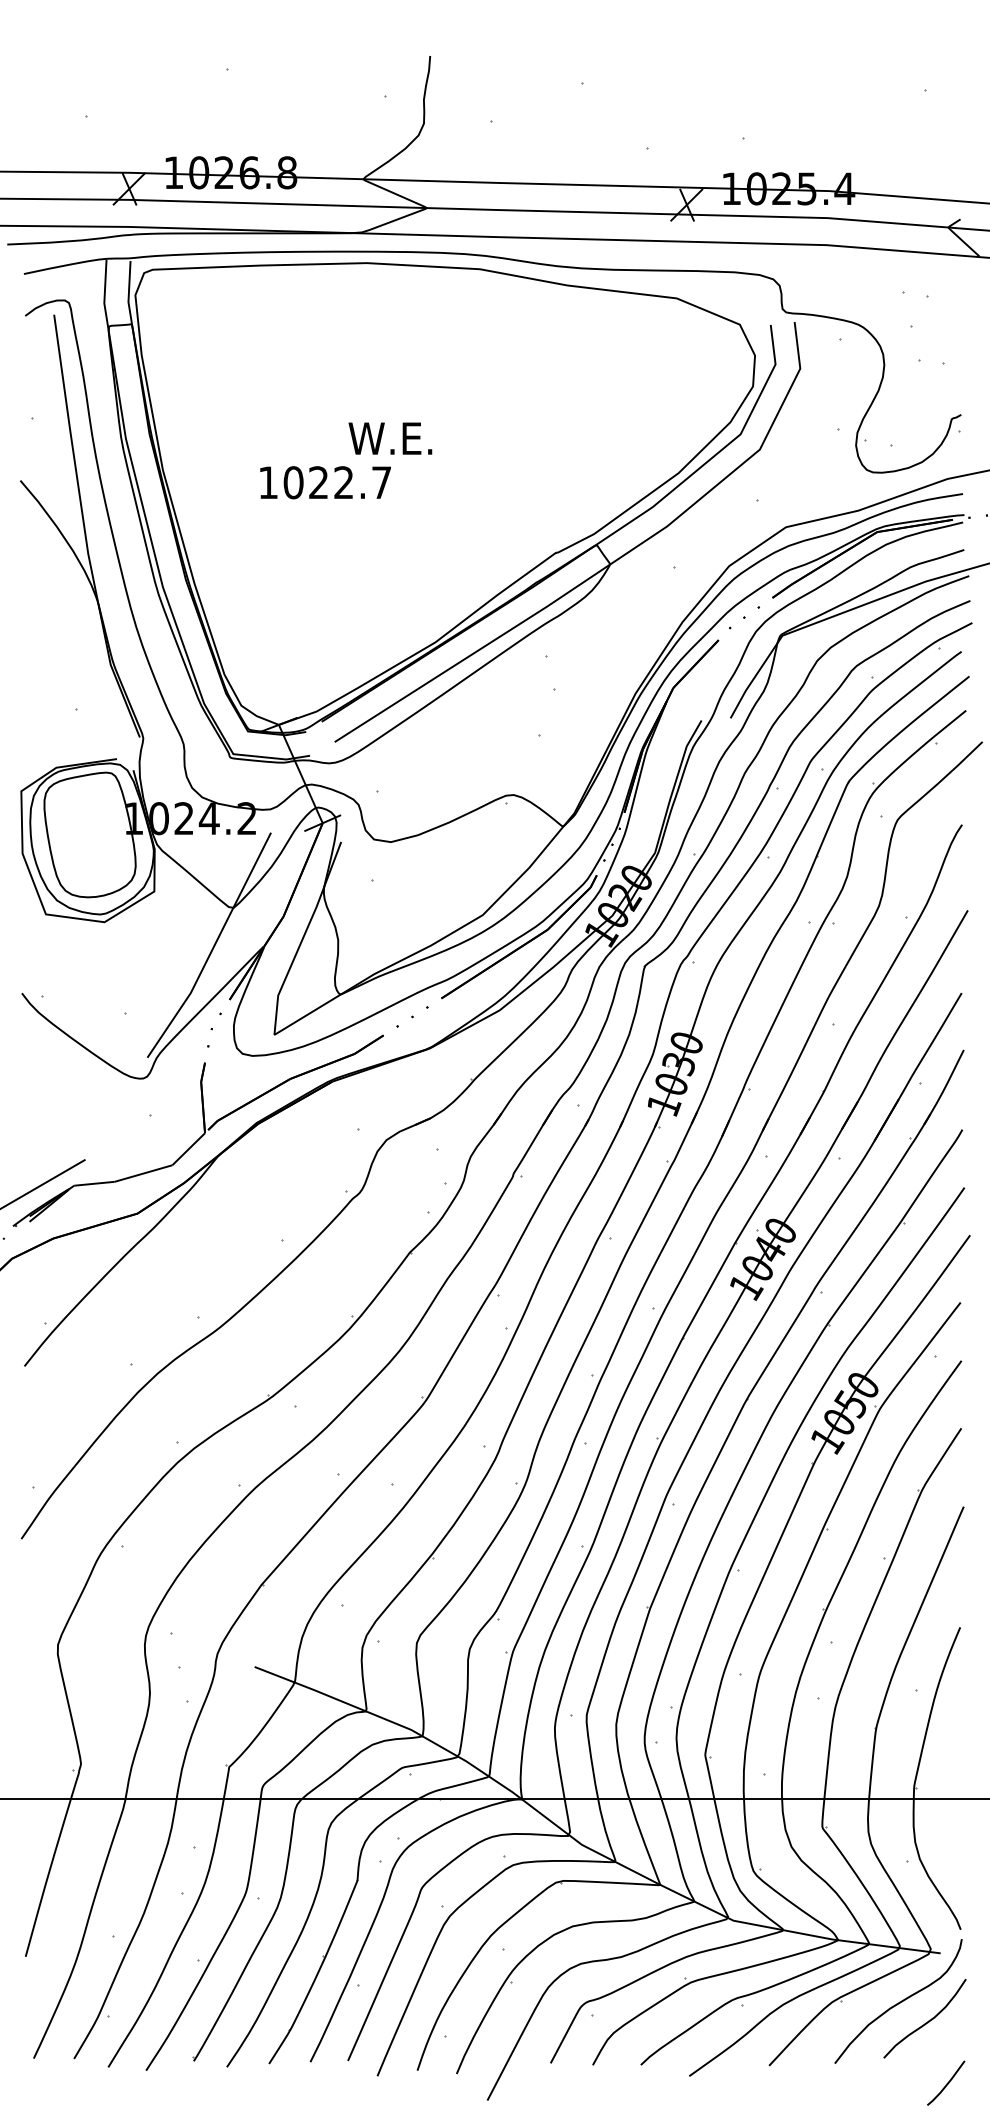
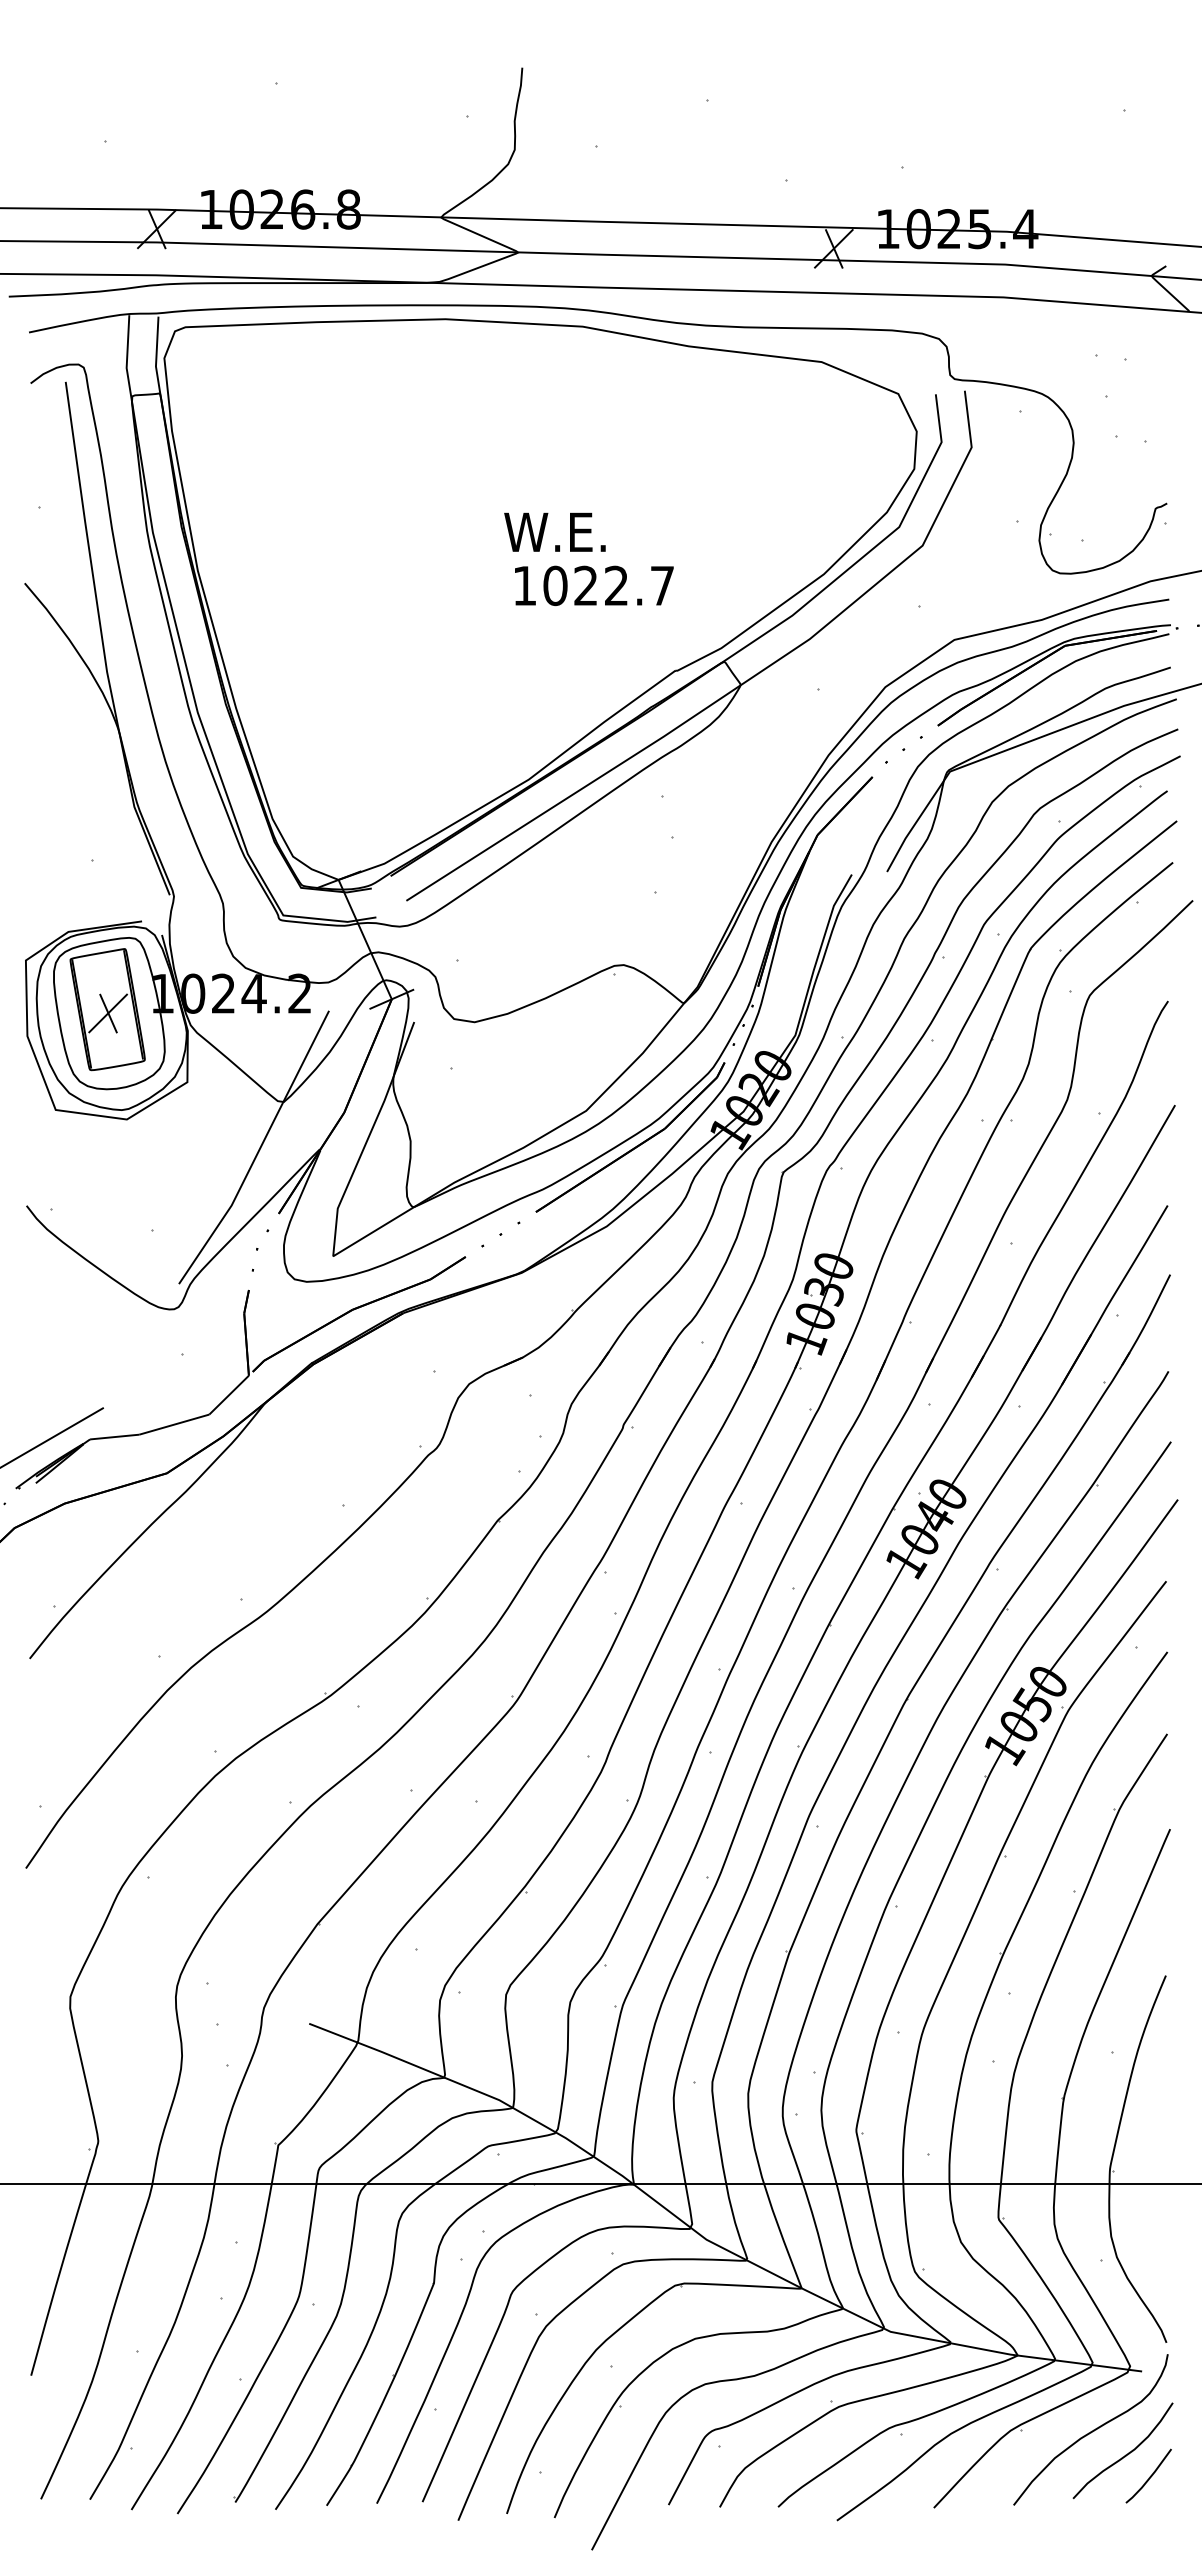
text: (389, 437) -> (554, 531), moved
text: (325, 482) -> (594, 585), moved
part: (88, 831) -> (107, 1009), added
line: (946, 2083) -> (1149, 2476), moved

